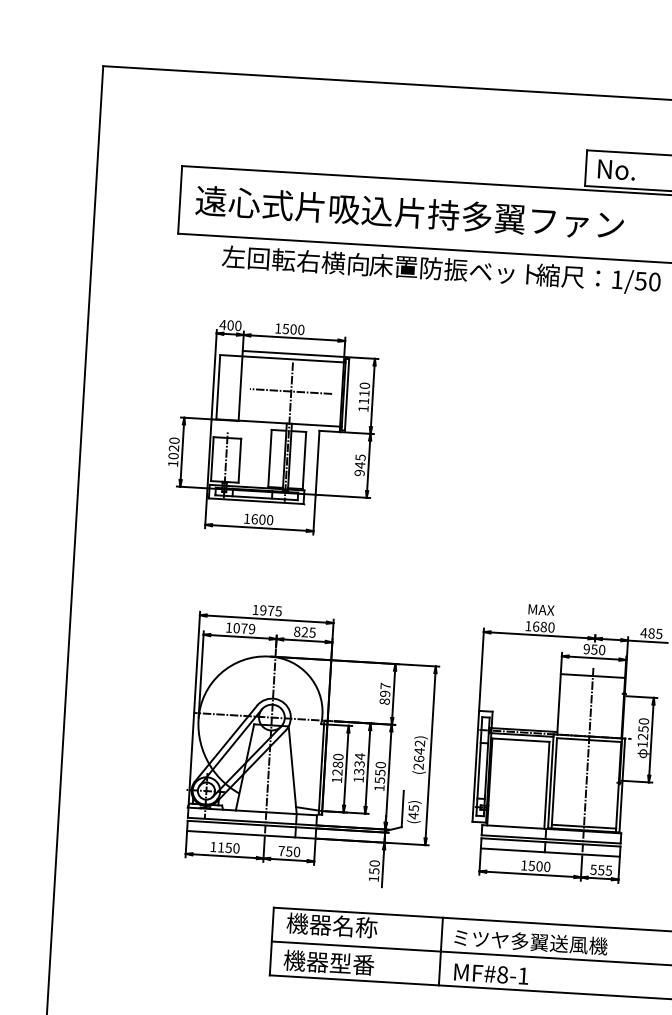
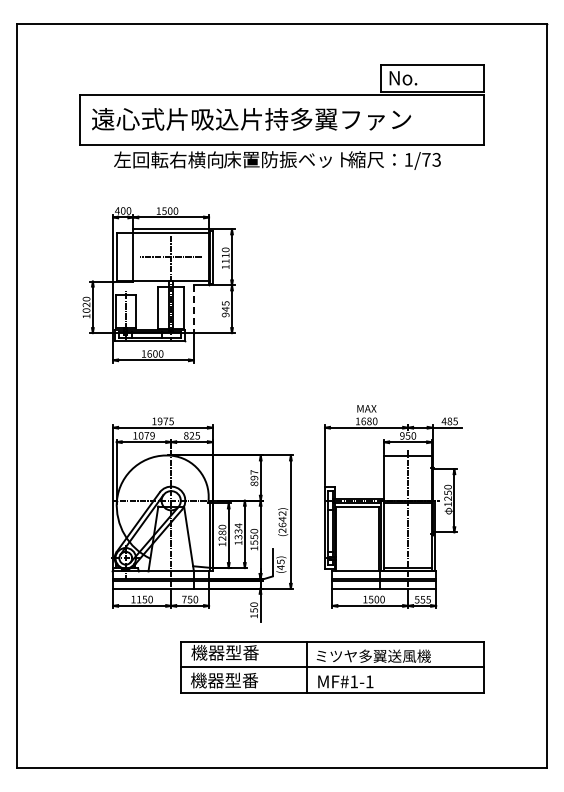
text: (647, 281) -> (431, 159), 1/50 -> 1/73
line: (316, 463) -> (193, 309), solid -> dashed
text: (355, 926) -> (242, 652), 機器名称 -> 機器型番
text: (503, 974) -> (354, 681), MF#8-1 -> MF#1-1

